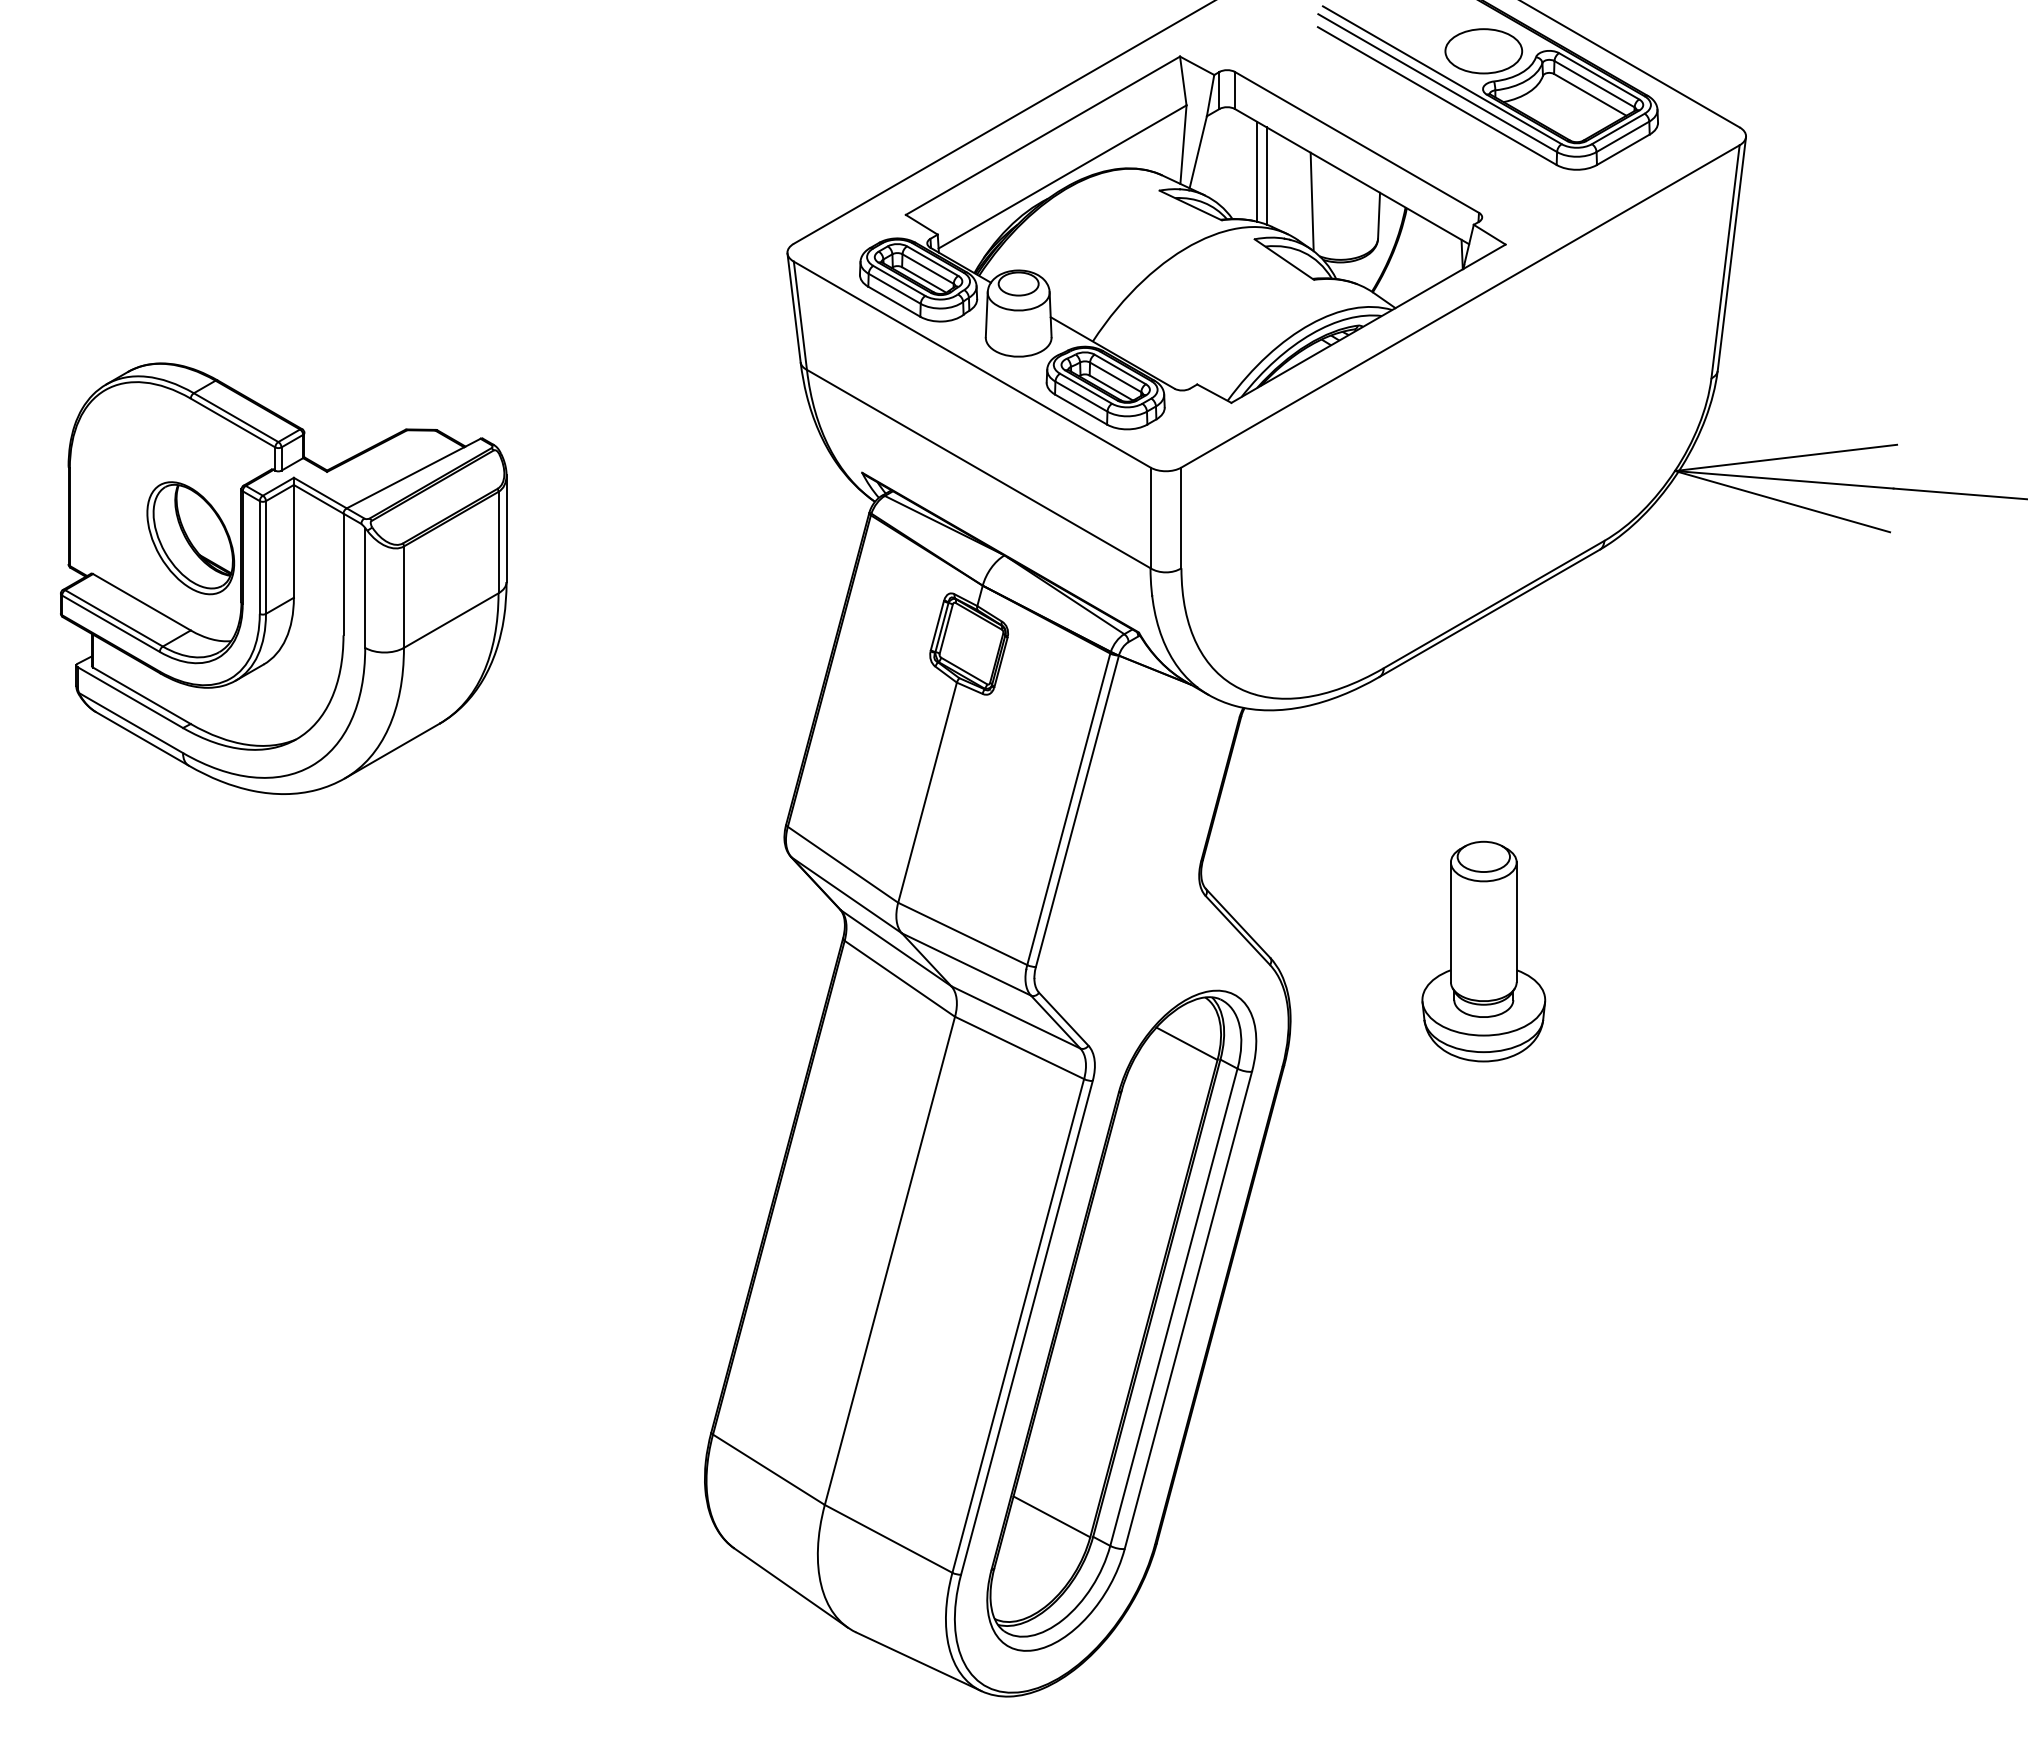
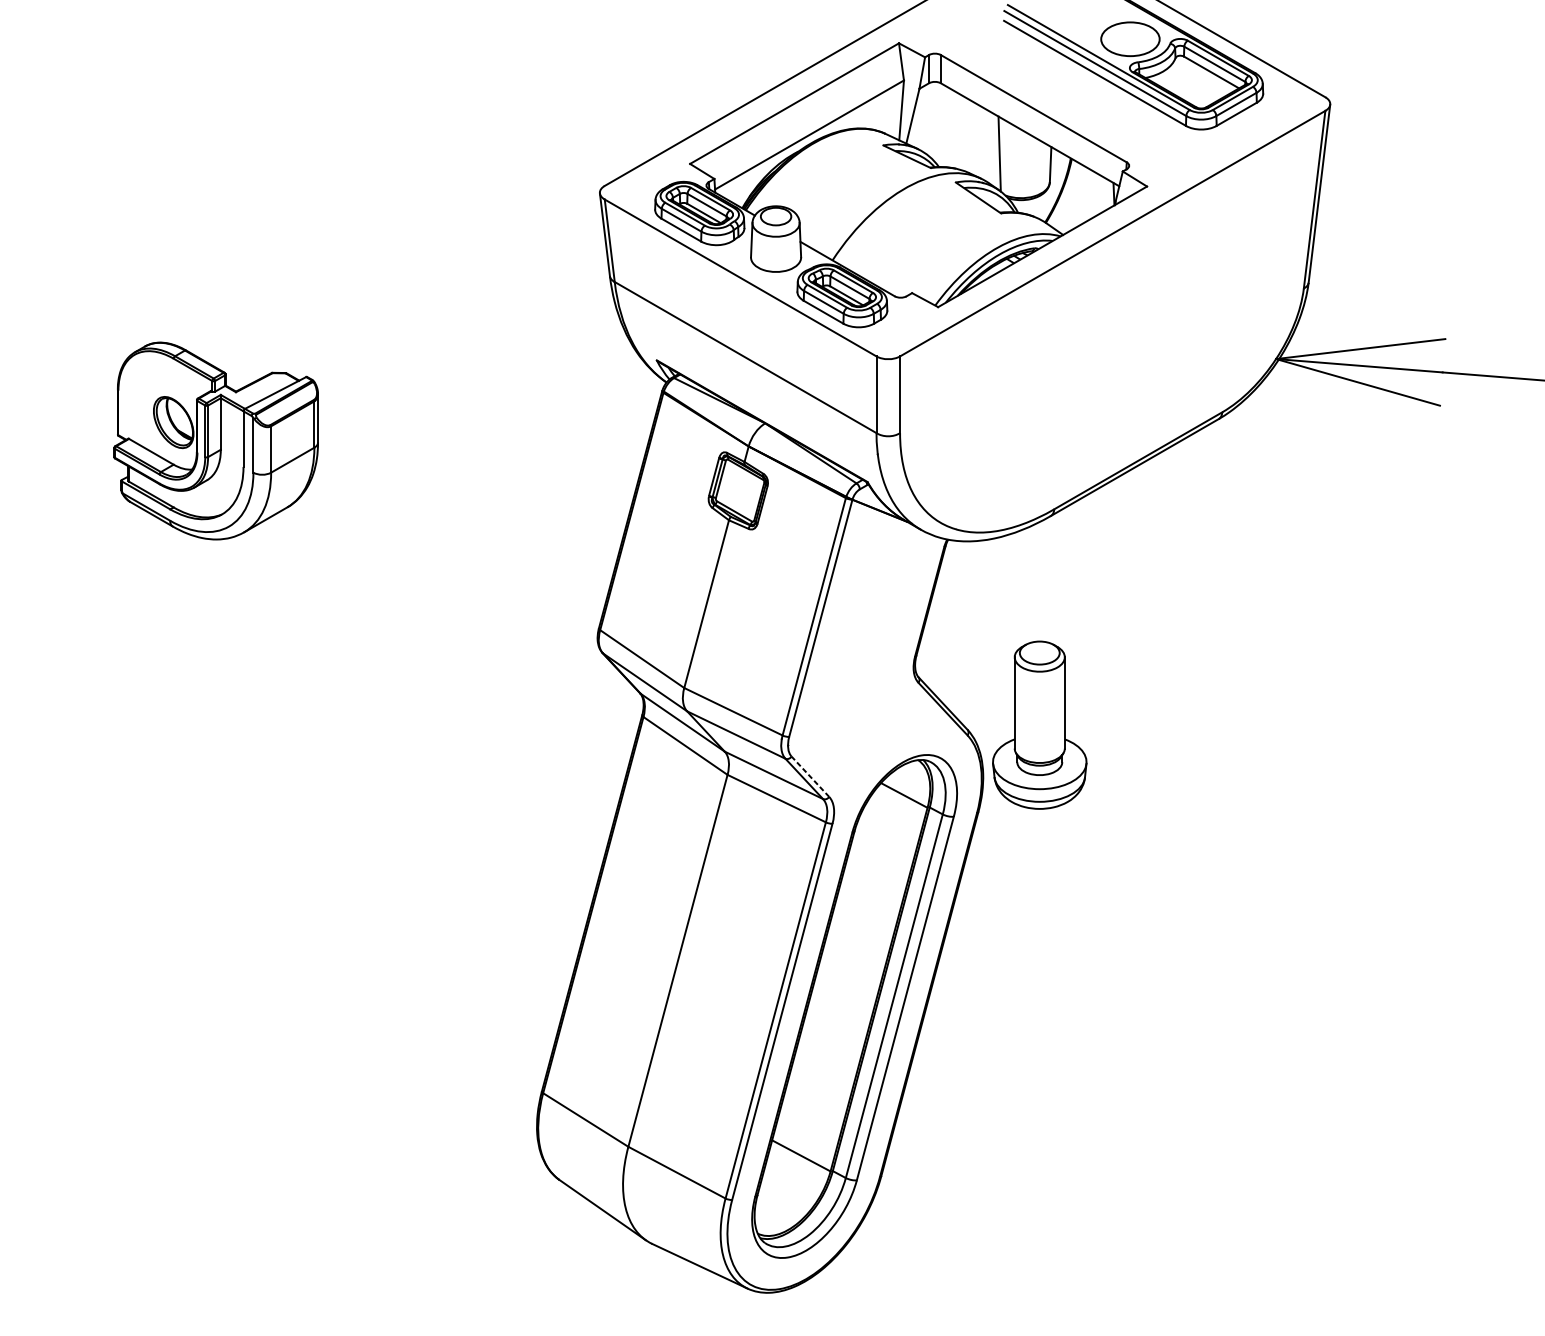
line: (1257, 171) -> (958, 130), removed
line: (1266, 175) -> (964, 133), removed
part: (283, 578) -> (215, 440), size x0.6
part: (1483, 951) -> (1039, 725), moved
line: (1063, 1018) -> (810, 776), solid -> dashed

